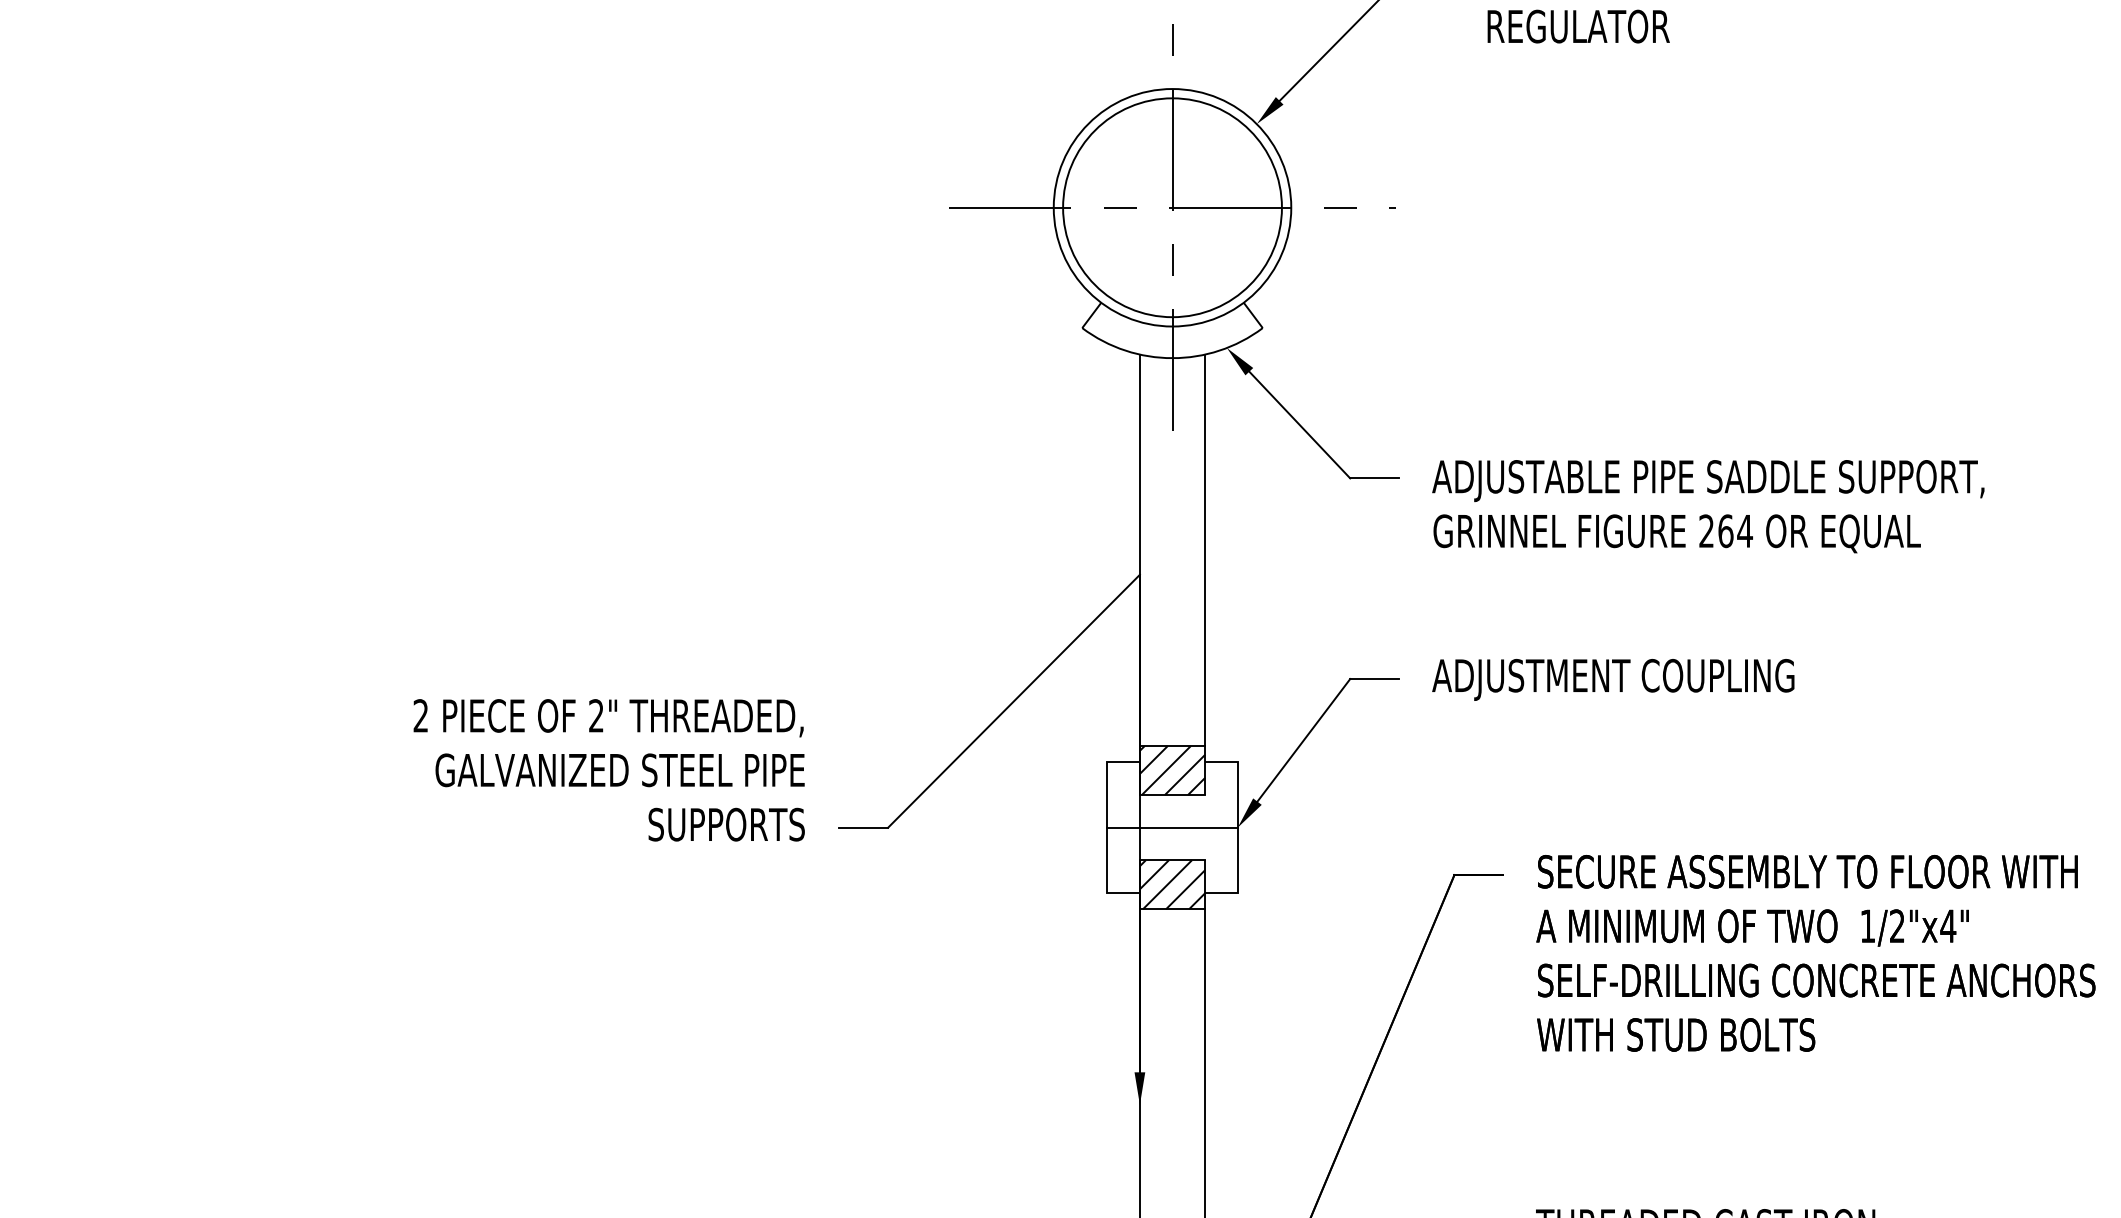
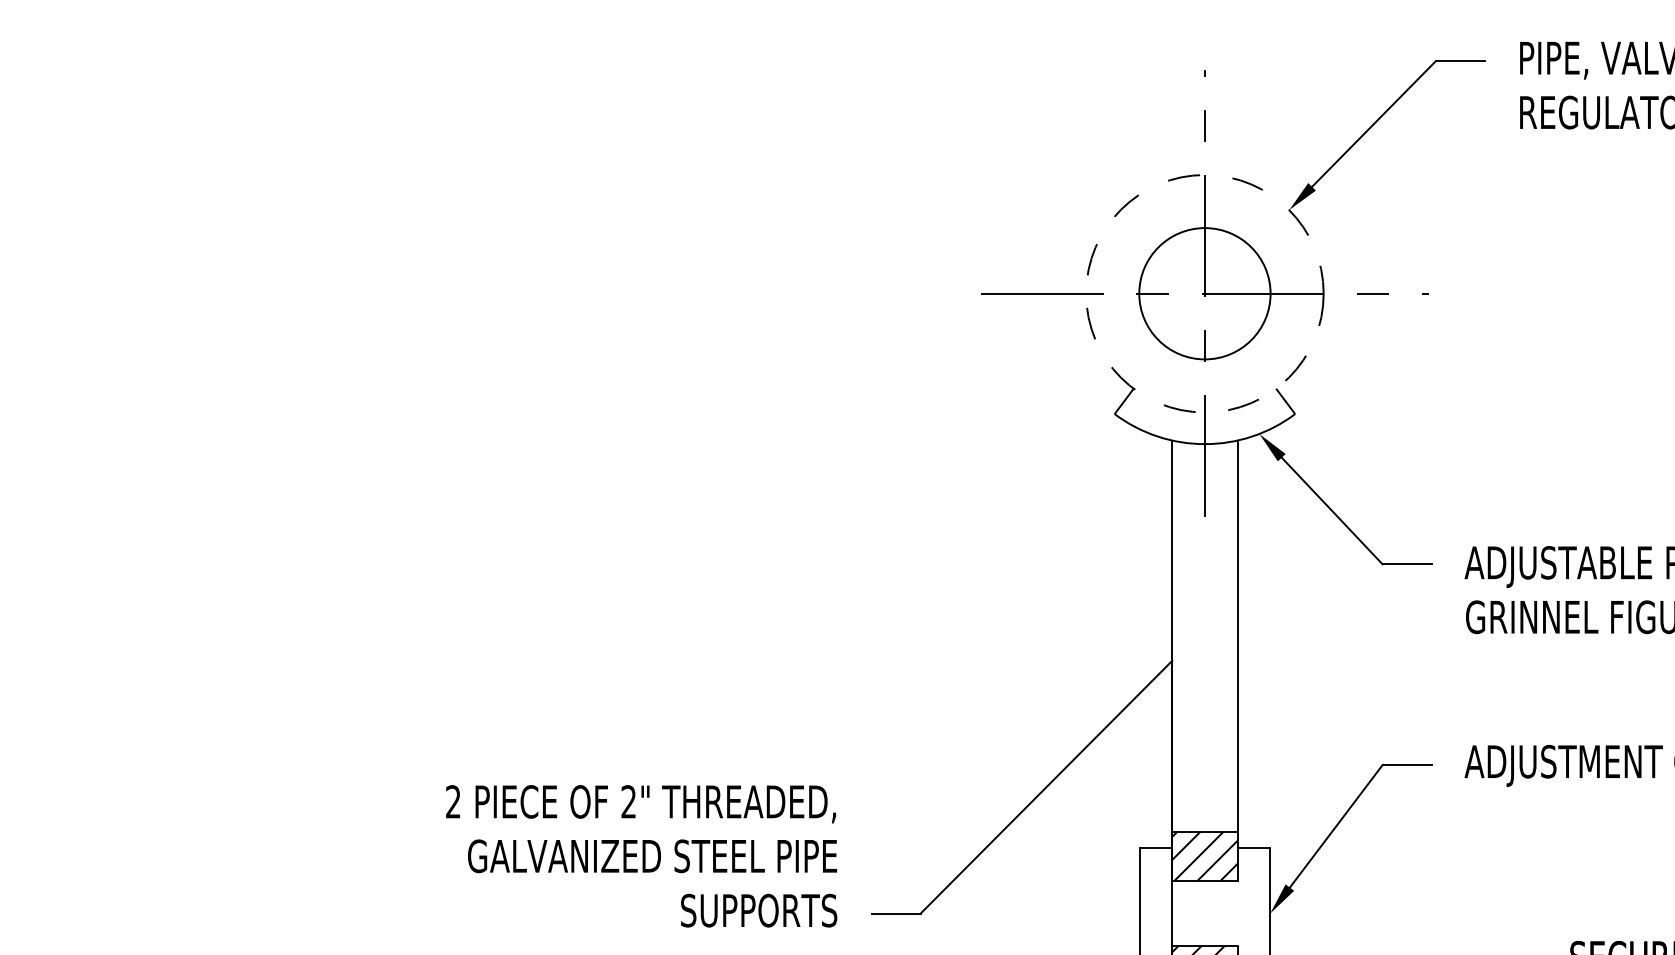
circle: (1172, 207) -> (1204, 293), size x0.6
circle: (1172, 207) -> (1204, 293), solid -> dashed
line: (1172, 827) -> (1204, 913), removed

